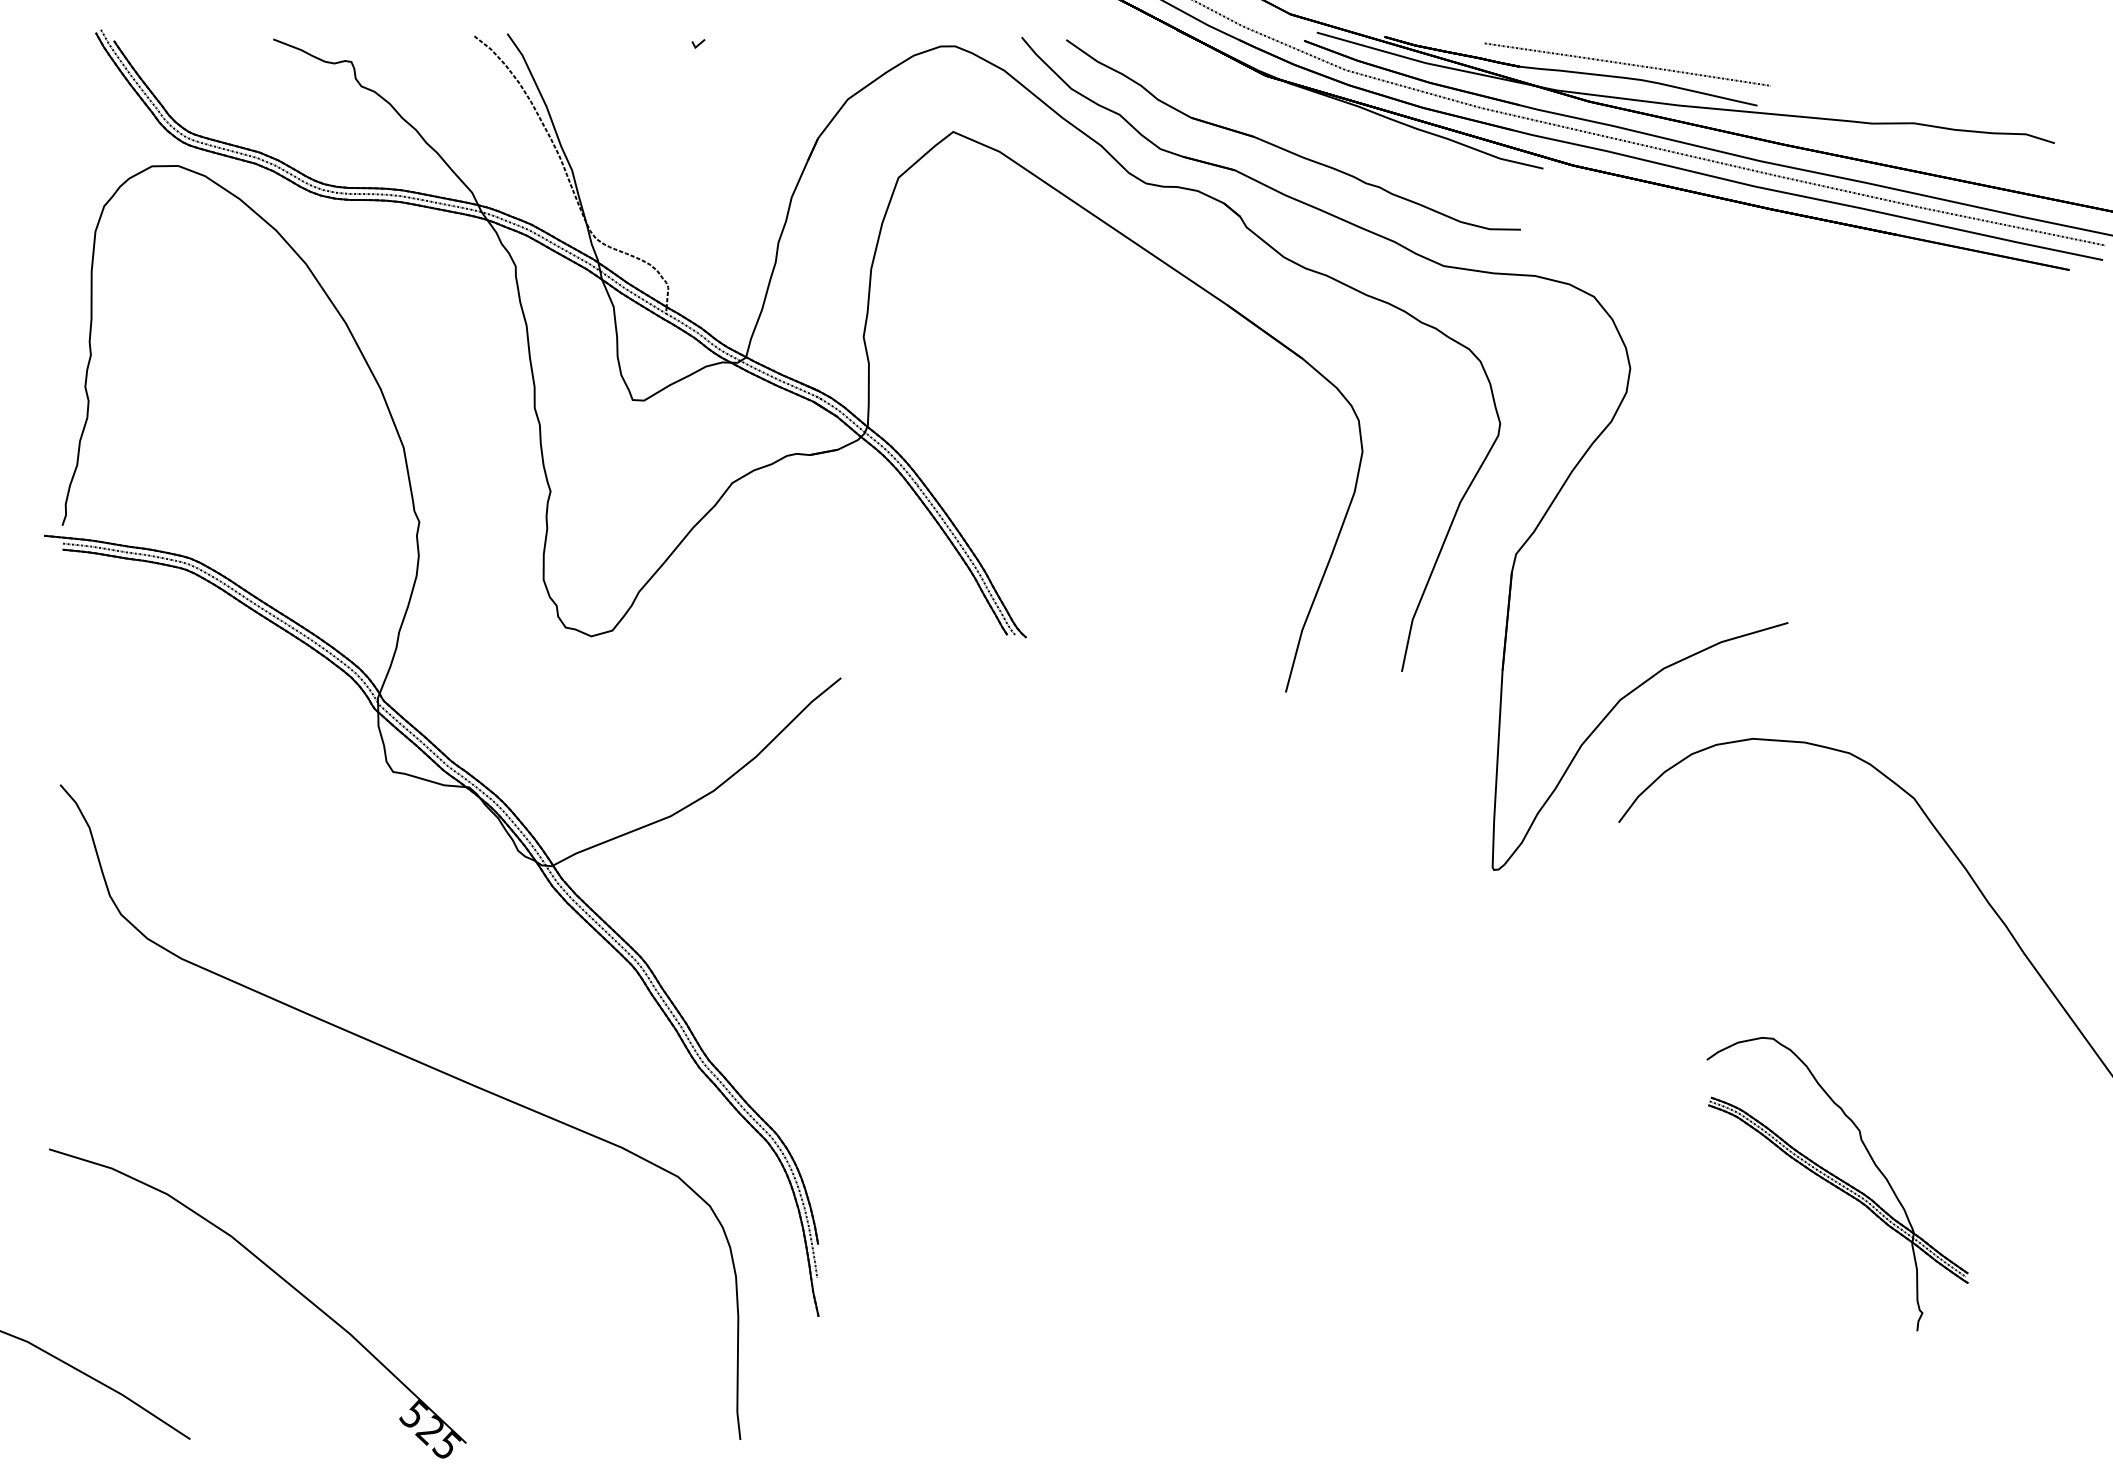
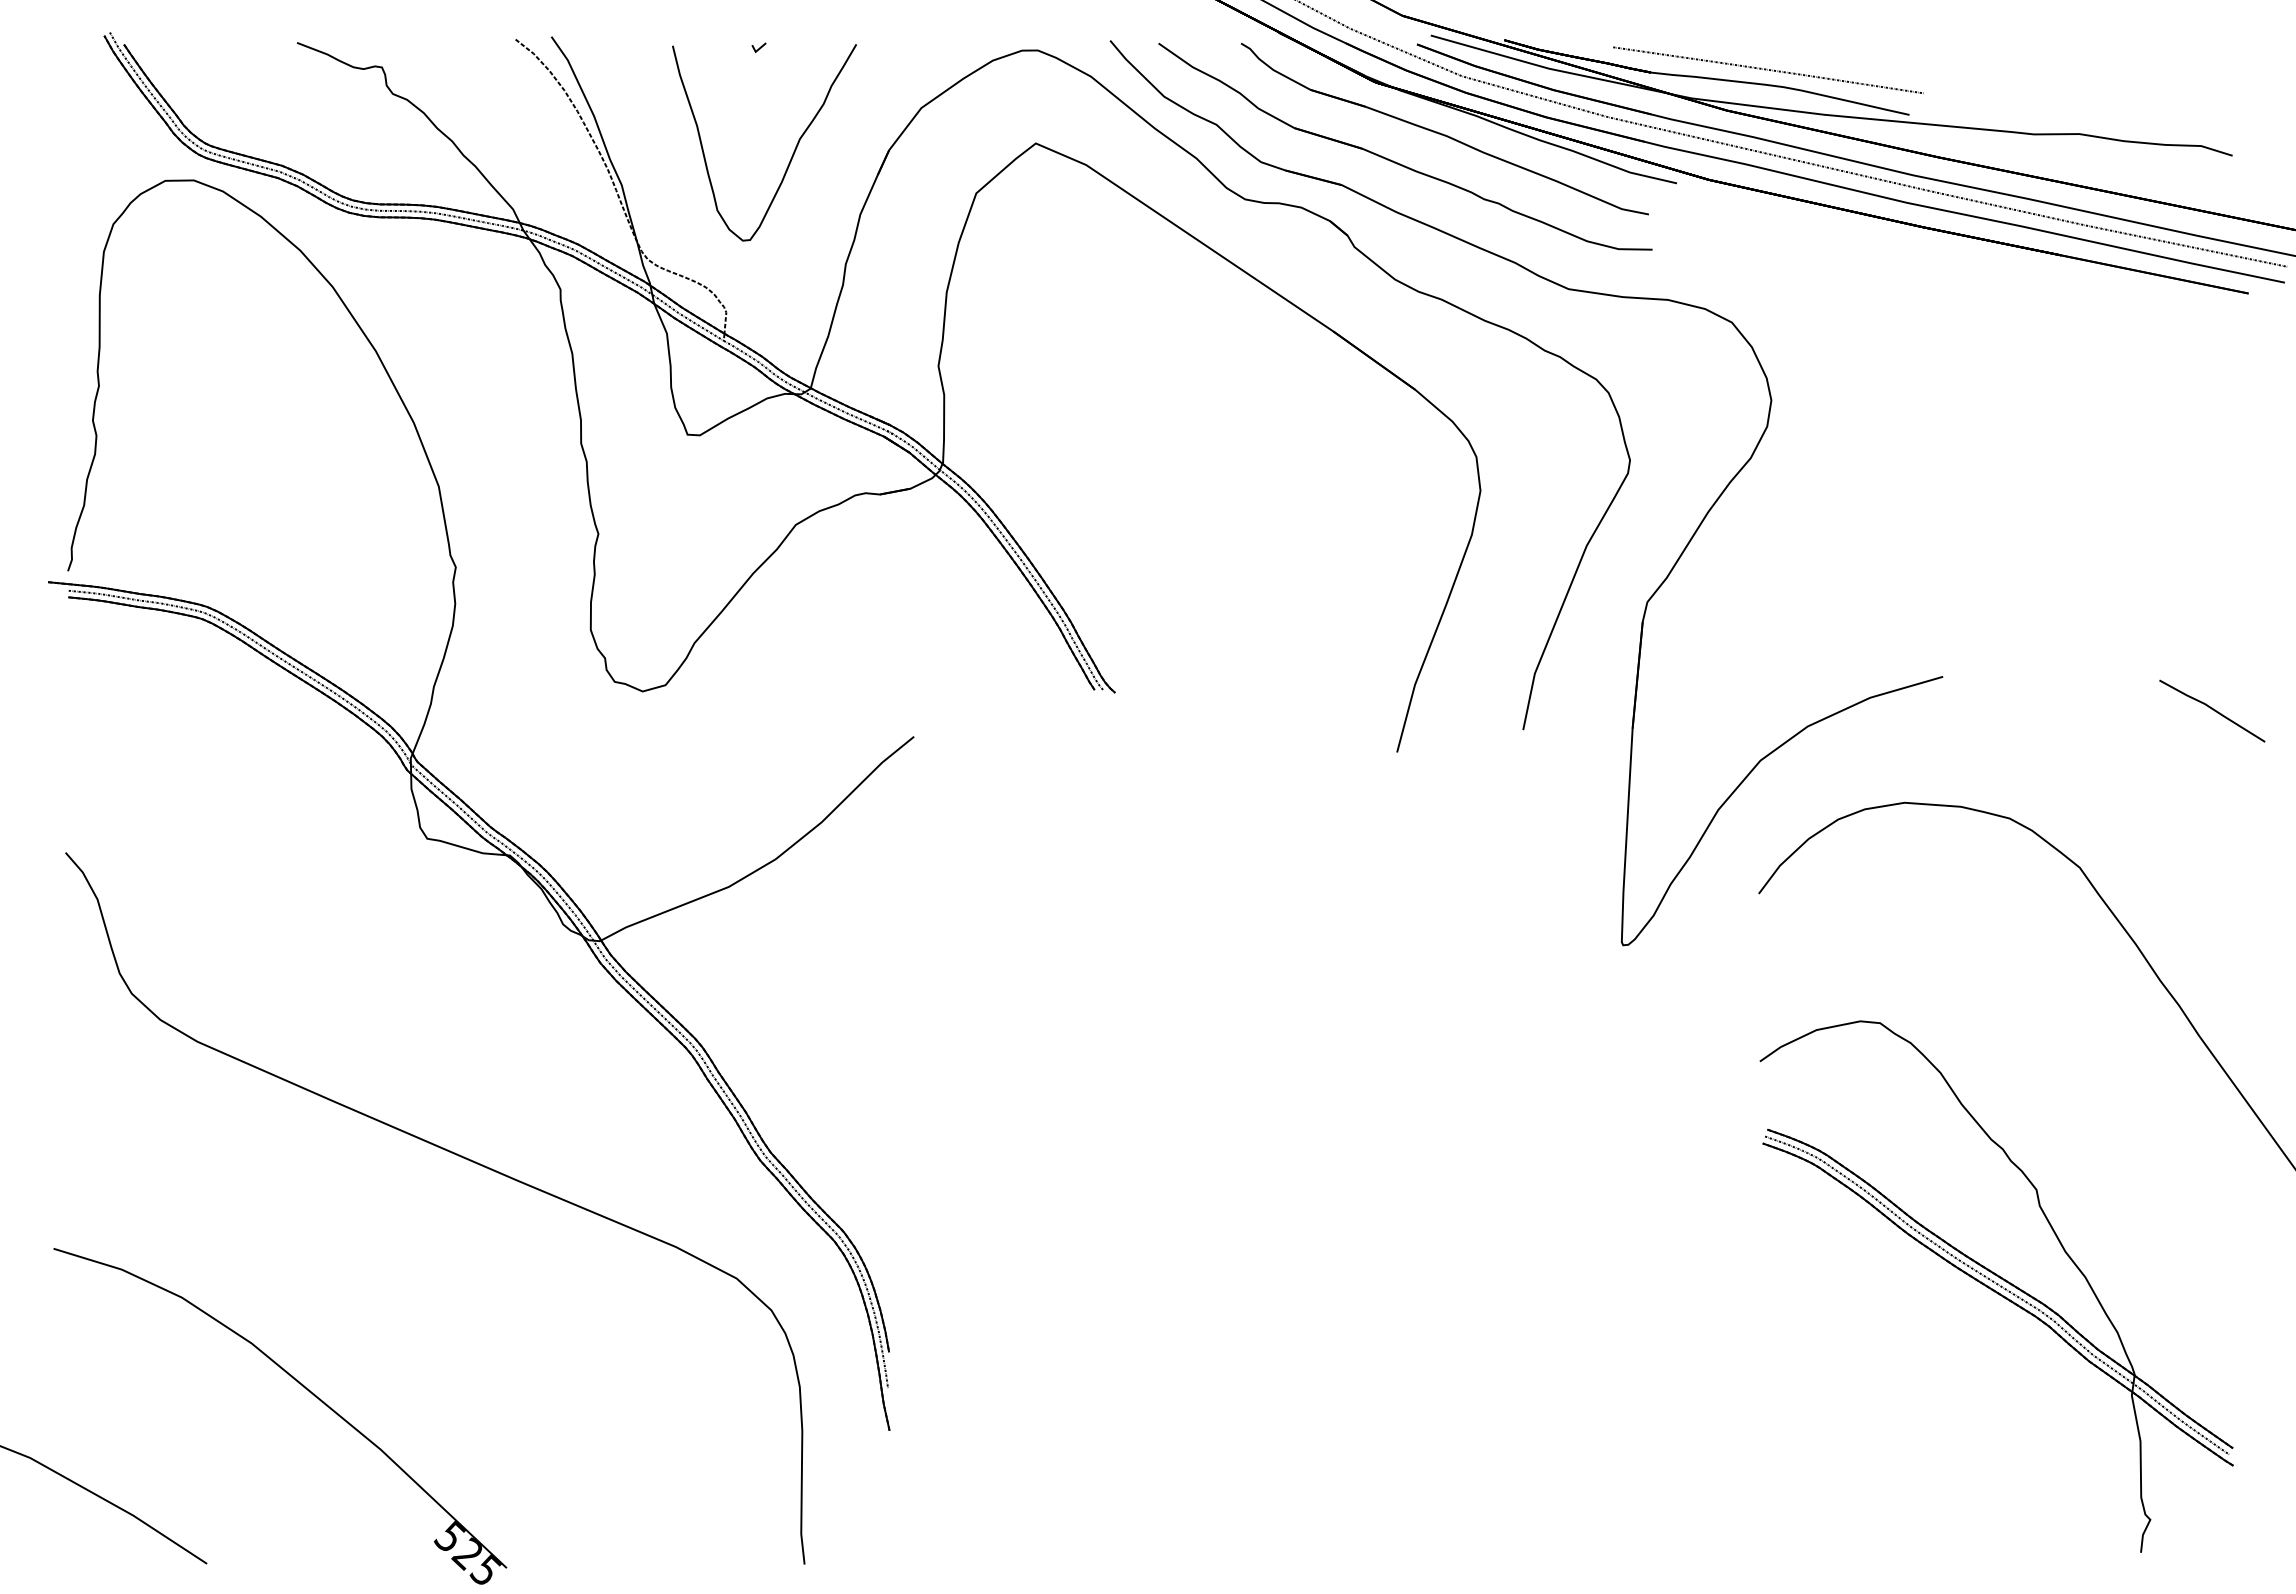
part: (1329, 118) -> (1444, 128), added
curve: (729, 140) -> (792, 152), added
line: (2036, 653) -> (2212, 710), added
part: (1837, 1184) -> (1996, 1286), size x1.67

